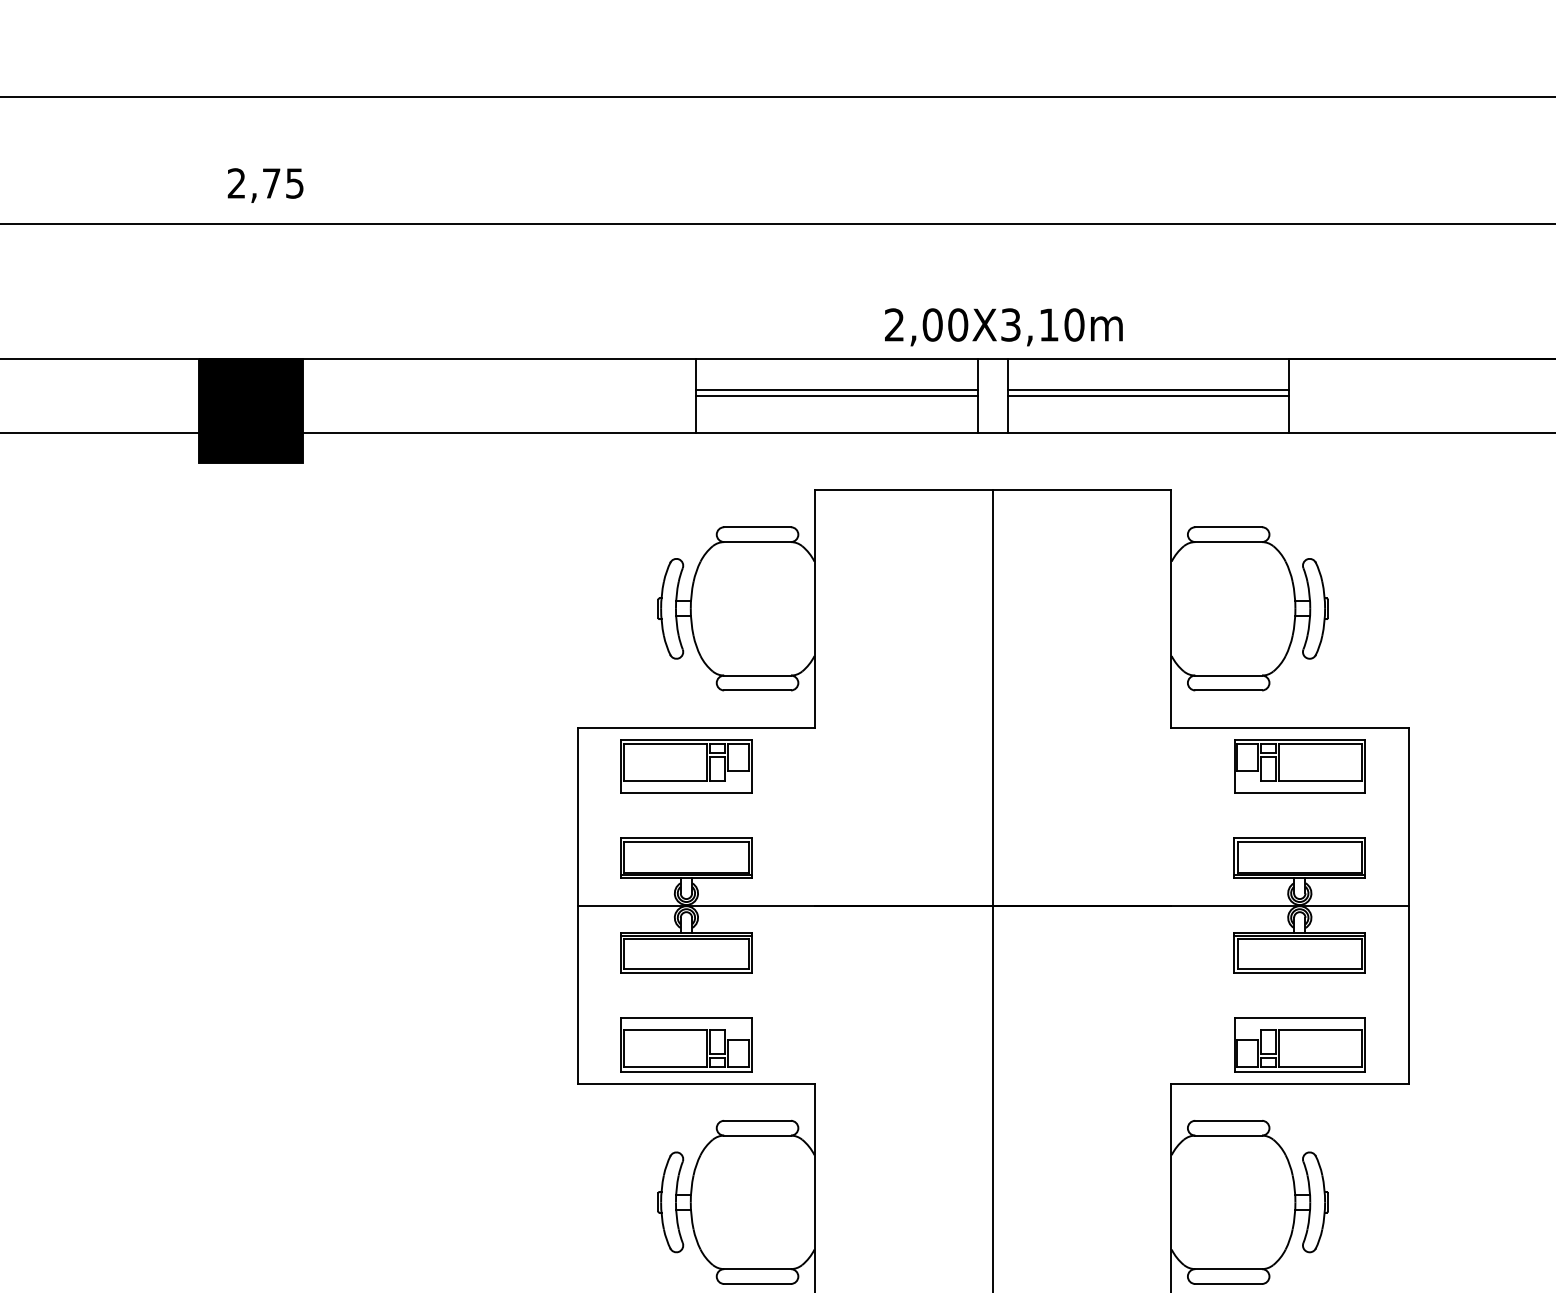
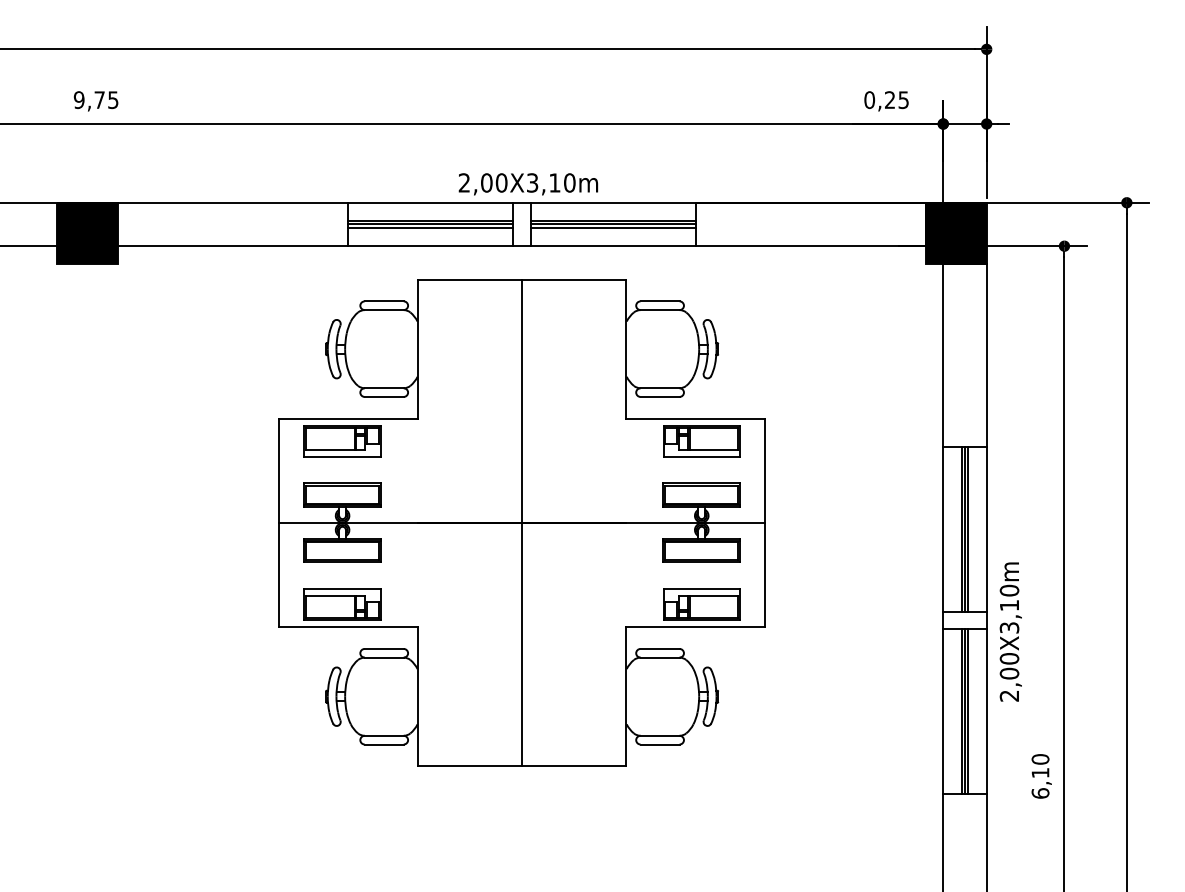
text: (235, 184) -> (78, 100), 2,75 -> 9,75
line: (836, 401) -> (430, 227), added
line: (1147, 401) -> (612, 227), added

